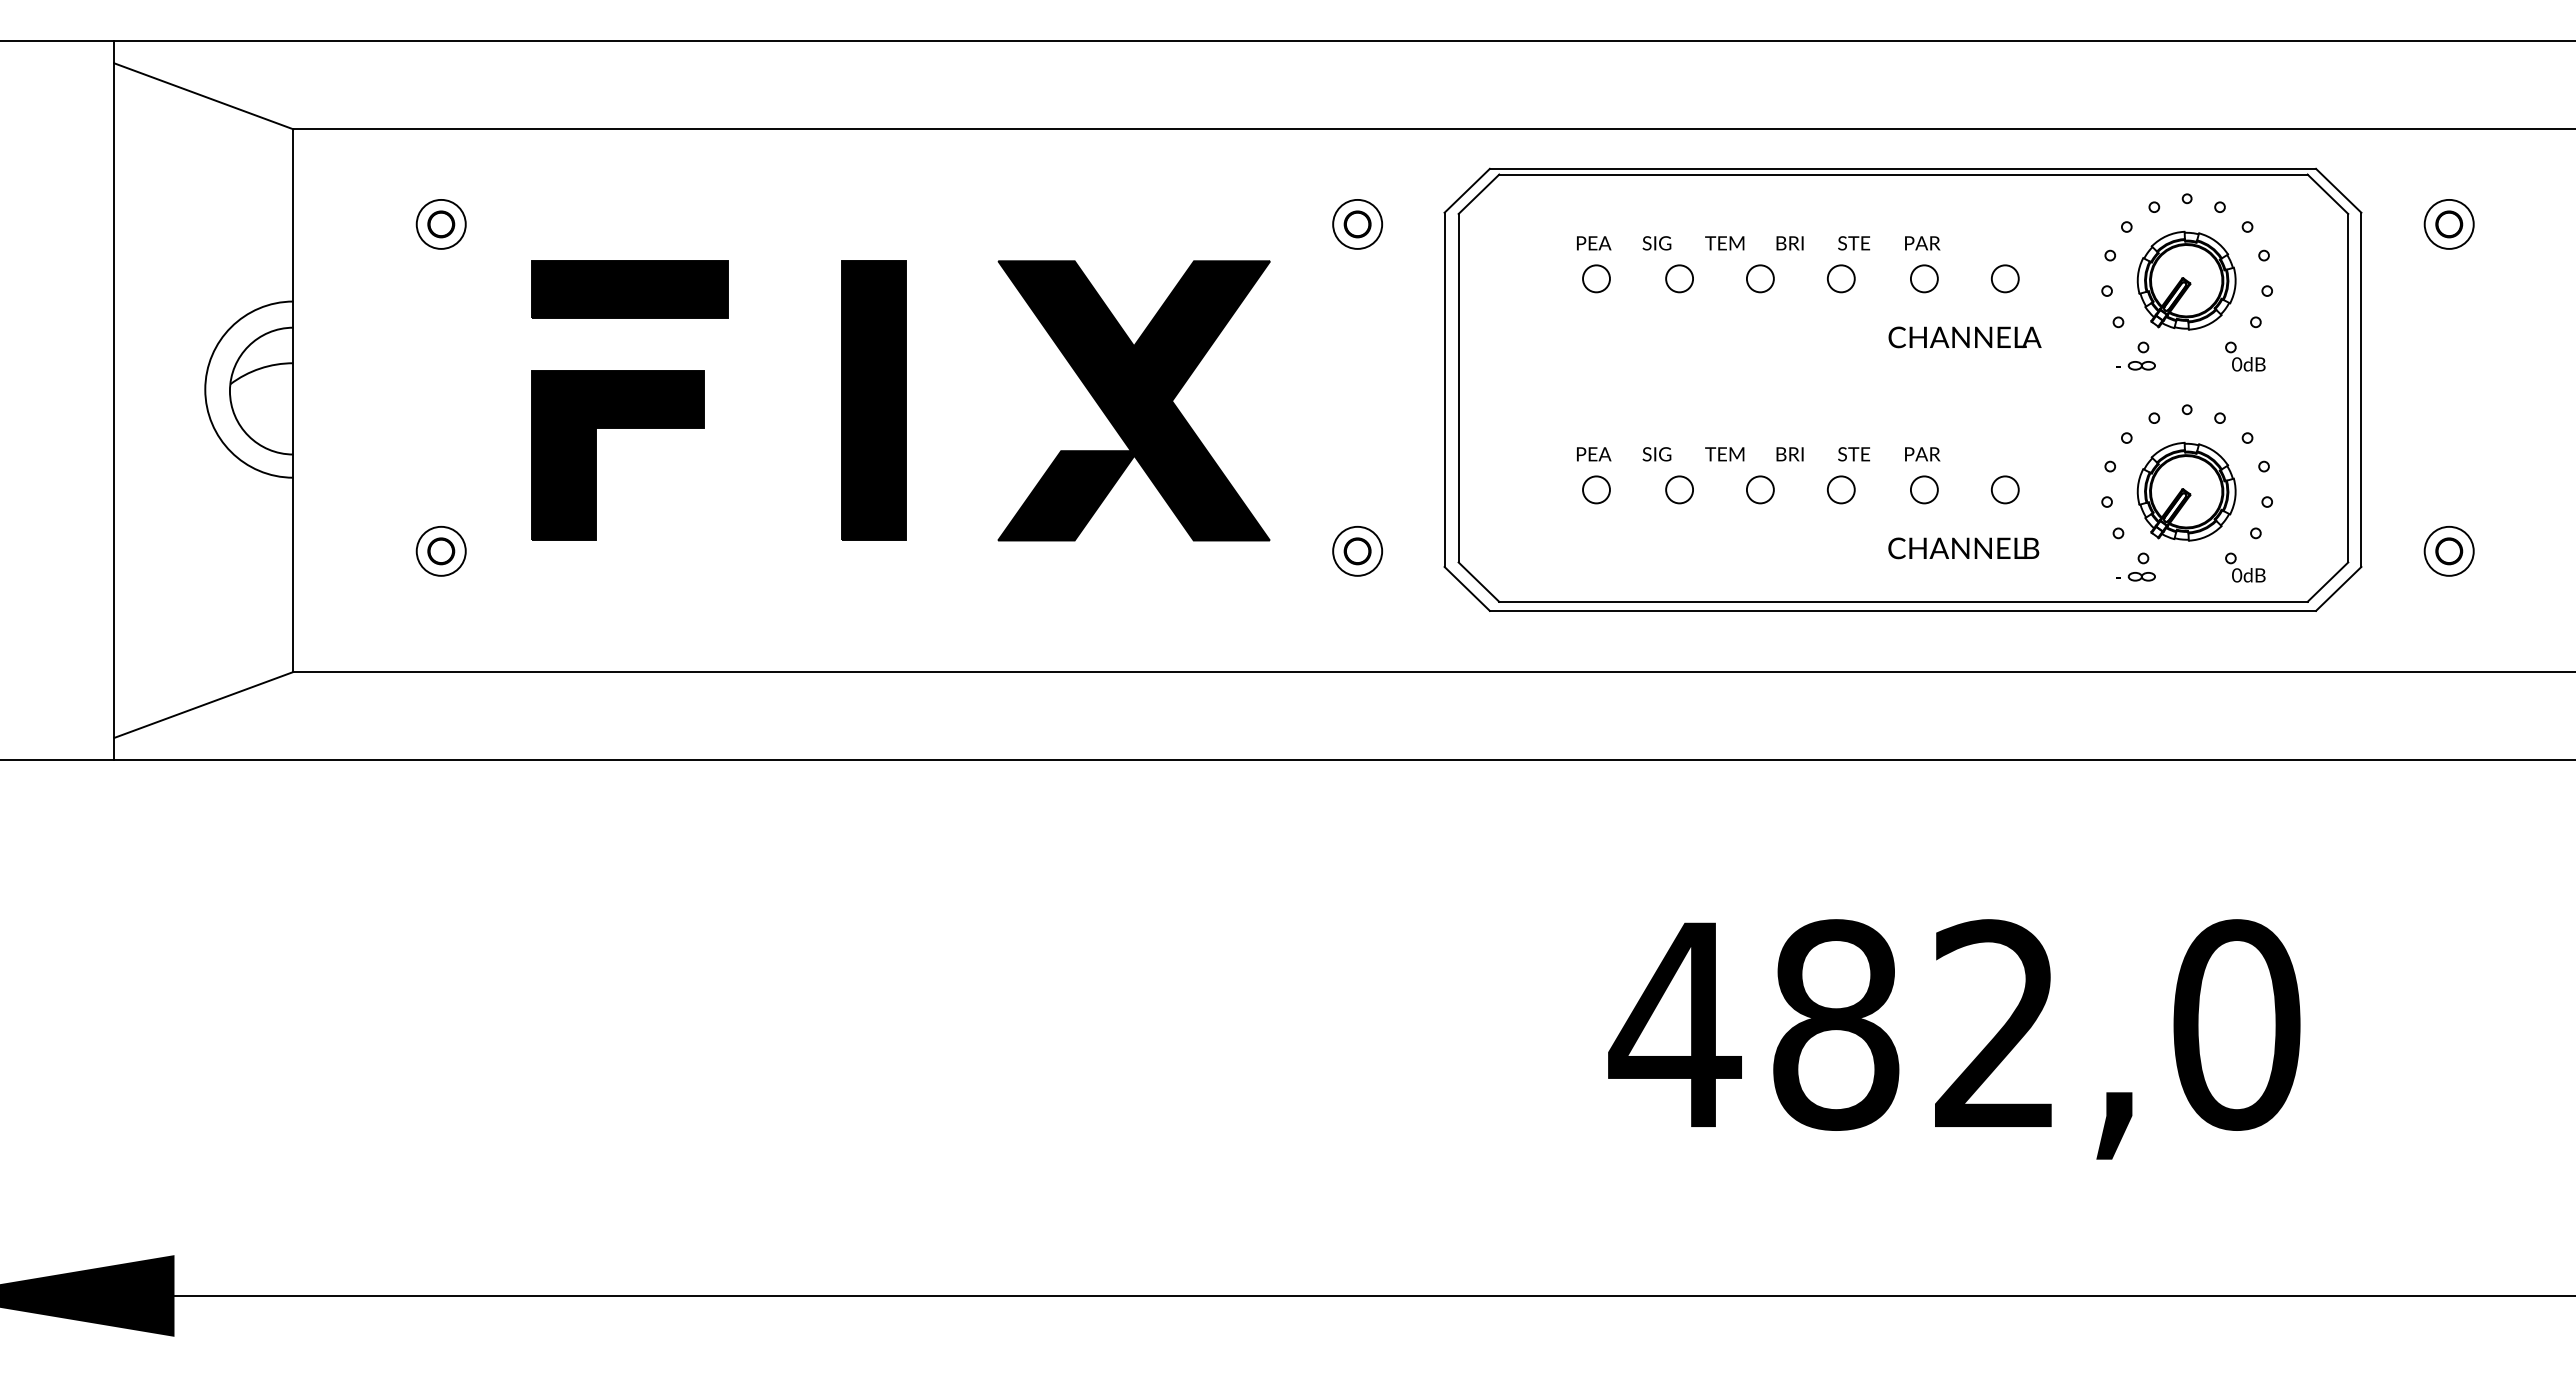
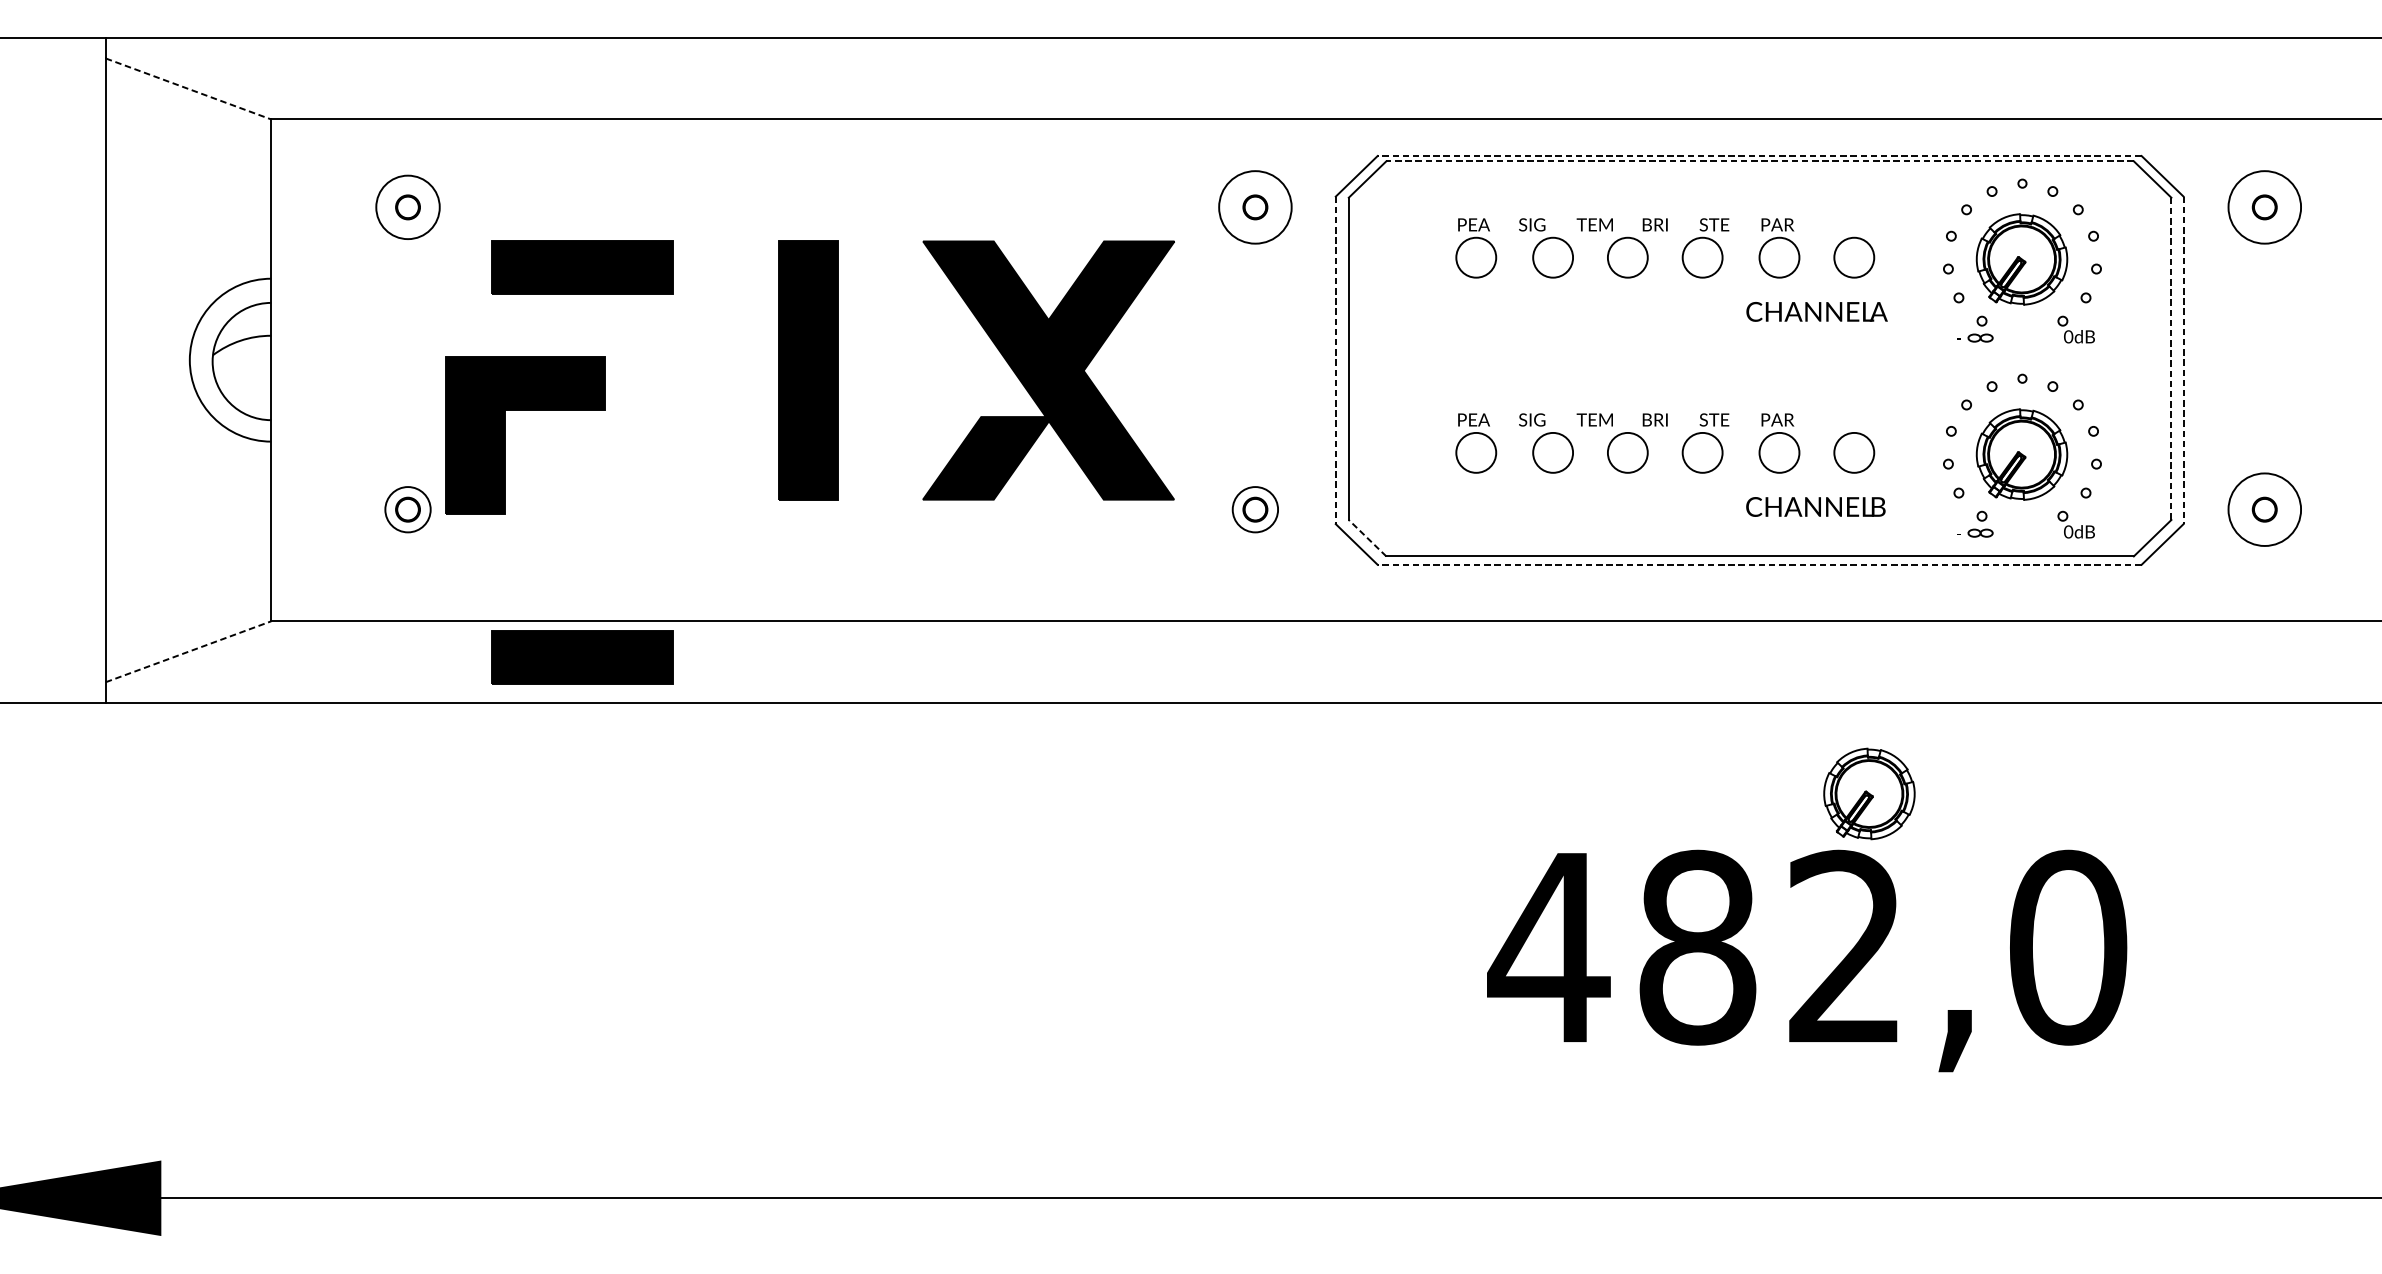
line: (204, 96) -> (189, 89), solid -> dashed
line: (1902, 168) -> (1759, 155), solid -> dashed
line: (1902, 174) -> (1759, 161), solid -> dashed
circle: (440, 223) -> (407, 206), size x1.4
circle: (1357, 223) -> (1255, 206), size x1.6
circle: (2448, 223) -> (2264, 206), size x1.6
circle: (1596, 278) -> (1476, 257), size x1.6
circle: (1679, 278) -> (1553, 257), size x1.6
circle: (1759, 278) -> (1626, 257), size x1.6
circle: (1840, 278) -> (1701, 257), size x1.6
circle: (1923, 278) -> (1778, 257), size x1.6
circle: (2004, 278) -> (1853, 257), size x1.6
line: (2348, 388) -> (2171, 359), solid -> dashed
line: (1444, 390) -> (1335, 360), solid -> dashed
line: (2361, 390) -> (2183, 360), solid -> dashed
part: (596, 455) -> (505, 434), moved
circle: (1596, 489) -> (1476, 452), size x1.6
circle: (1679, 489) -> (1553, 452), size x1.6
circle: (1759, 489) -> (1626, 452), size x1.6
circle: (1840, 489) -> (1701, 452), size x1.6
circle: (1923, 489) -> (1778, 452), size x1.6
circle: (2004, 489) -> (1853, 452), size x1.6
circle: (2448, 550) -> (2264, 508), size x1.6
line: (1478, 581) -> (1367, 537), solid -> dashed
line: (1902, 610) -> (1759, 564), solid -> dashed
line: (204, 704) -> (189, 651), solid -> dashed
part: (629, 710) -> (582, 656), added
part: (2021, 858) -> (1869, 793), added

